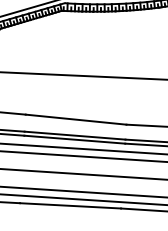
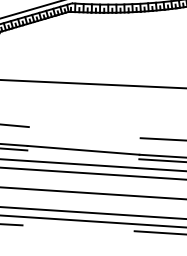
line: (75, 119) -> (84, 132), removed
line: (74, 139) -> (83, 154), removed
line: (70, 206) -> (78, 228), removed

